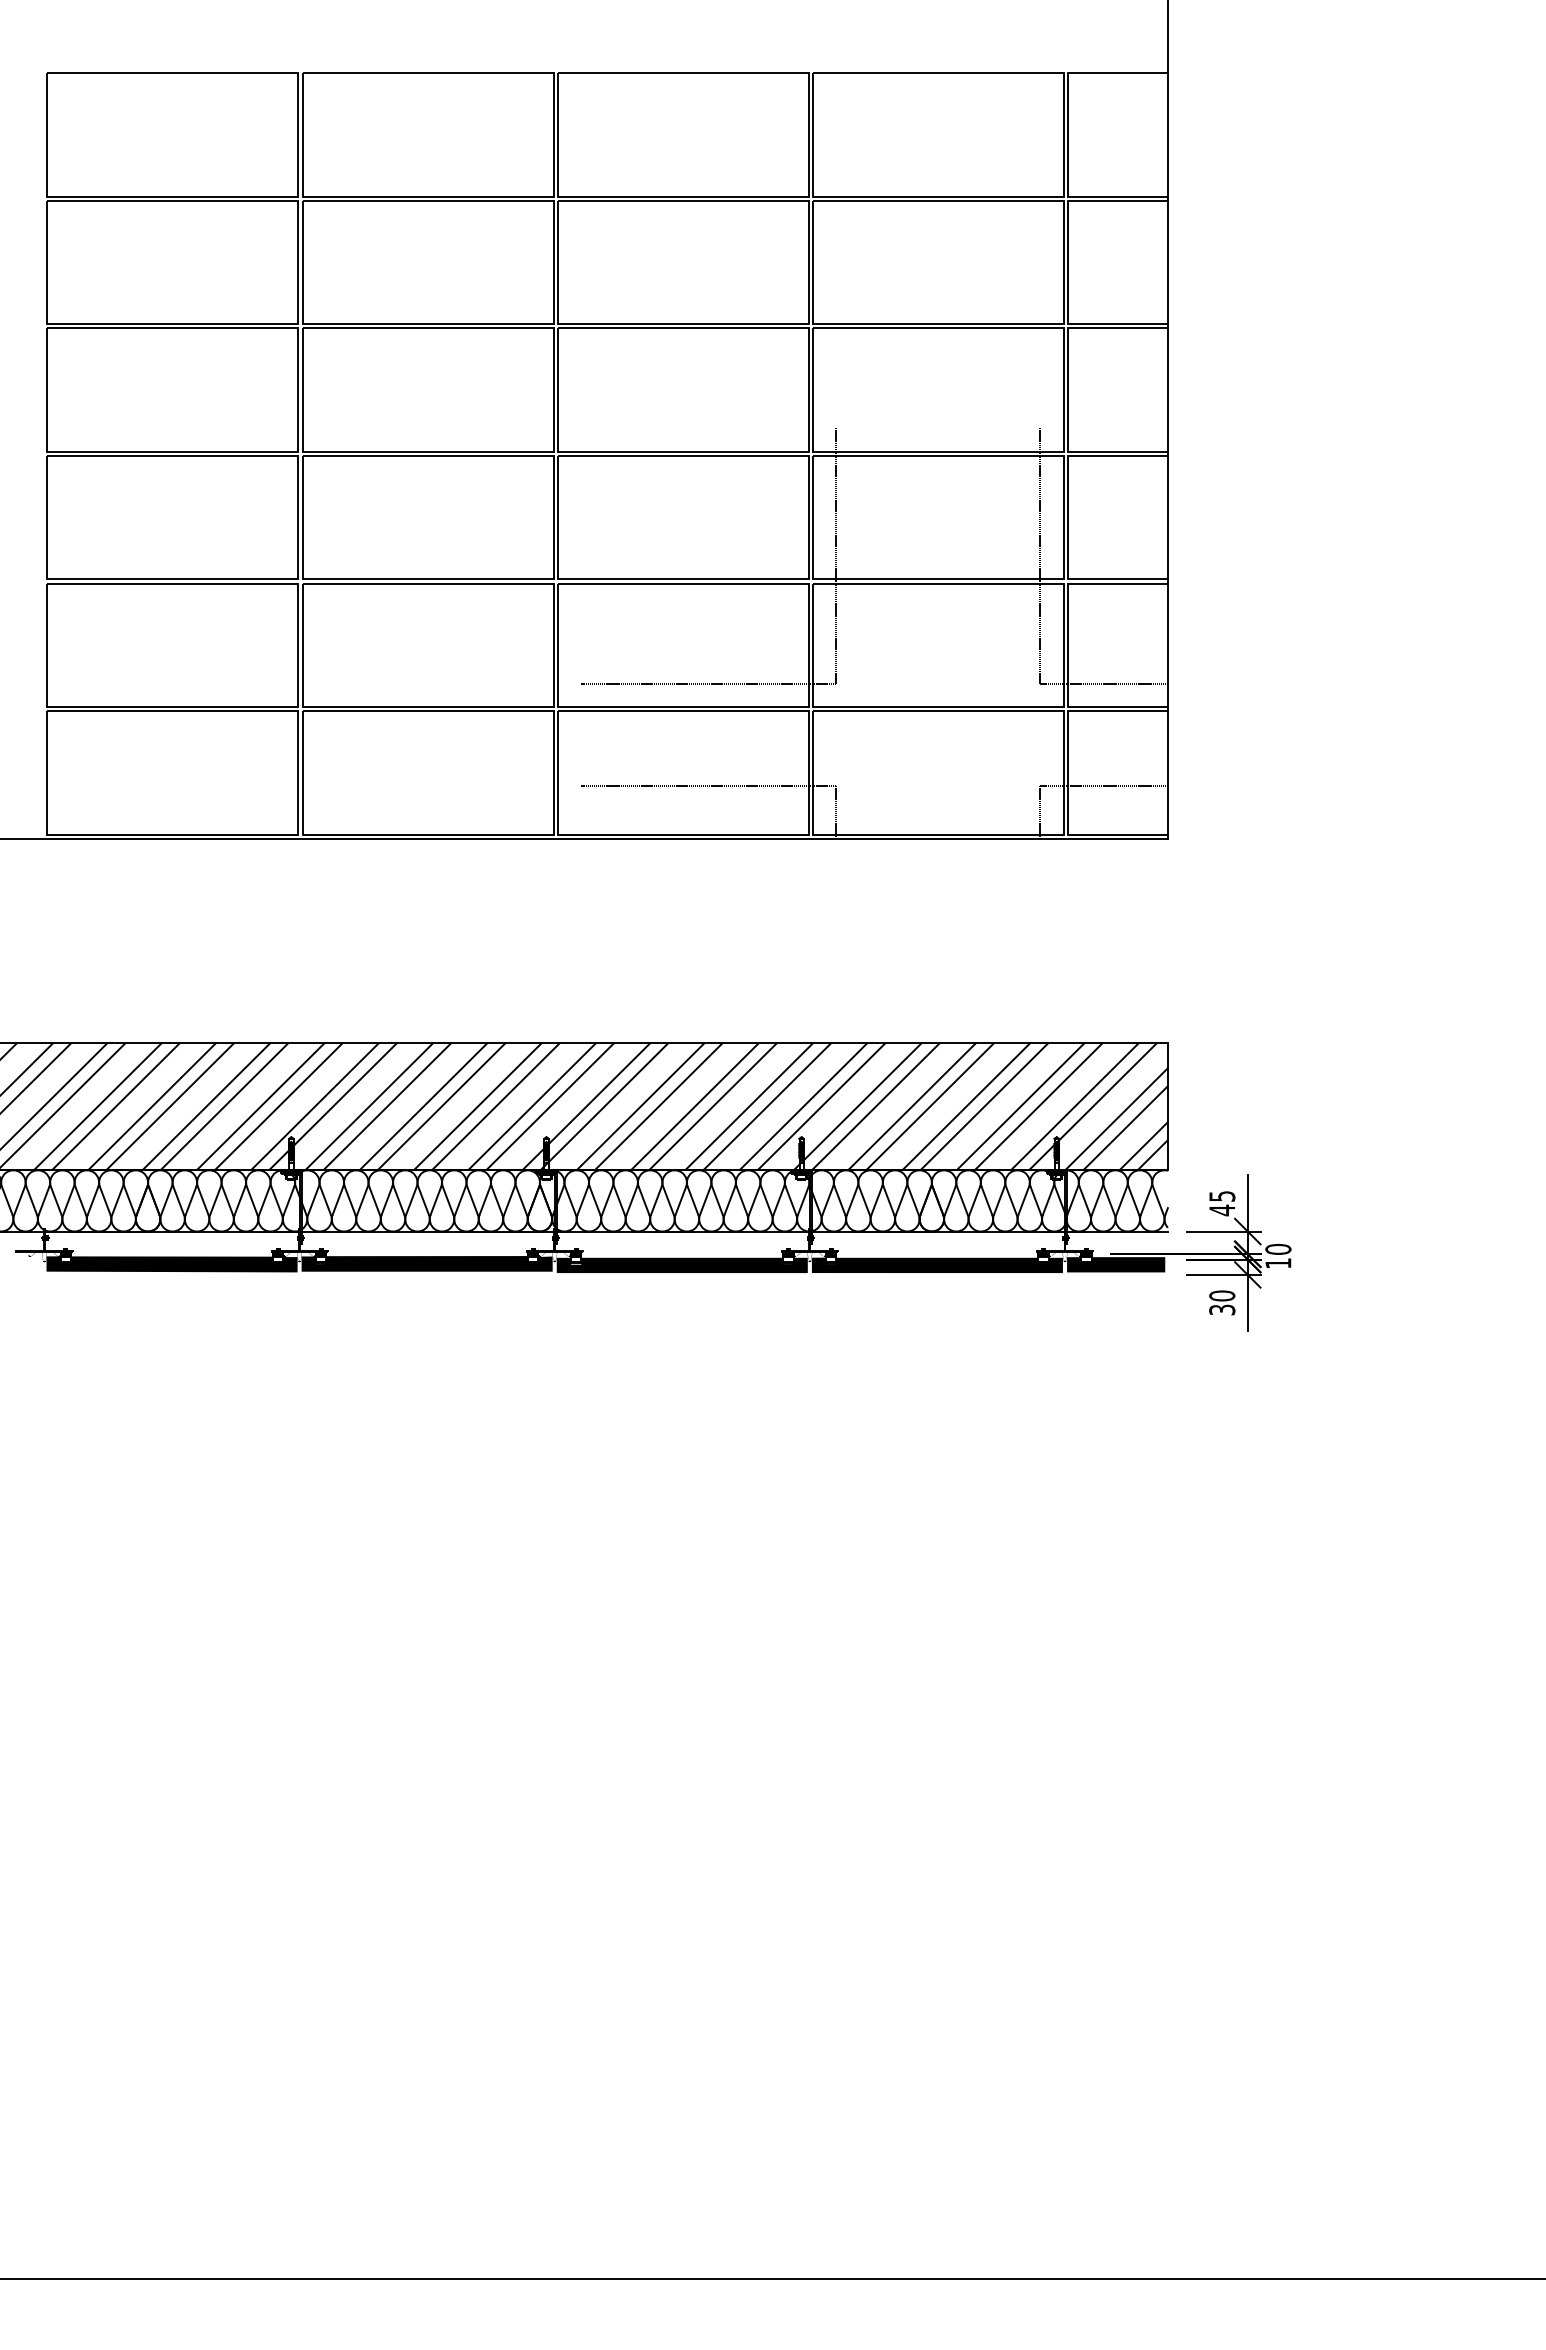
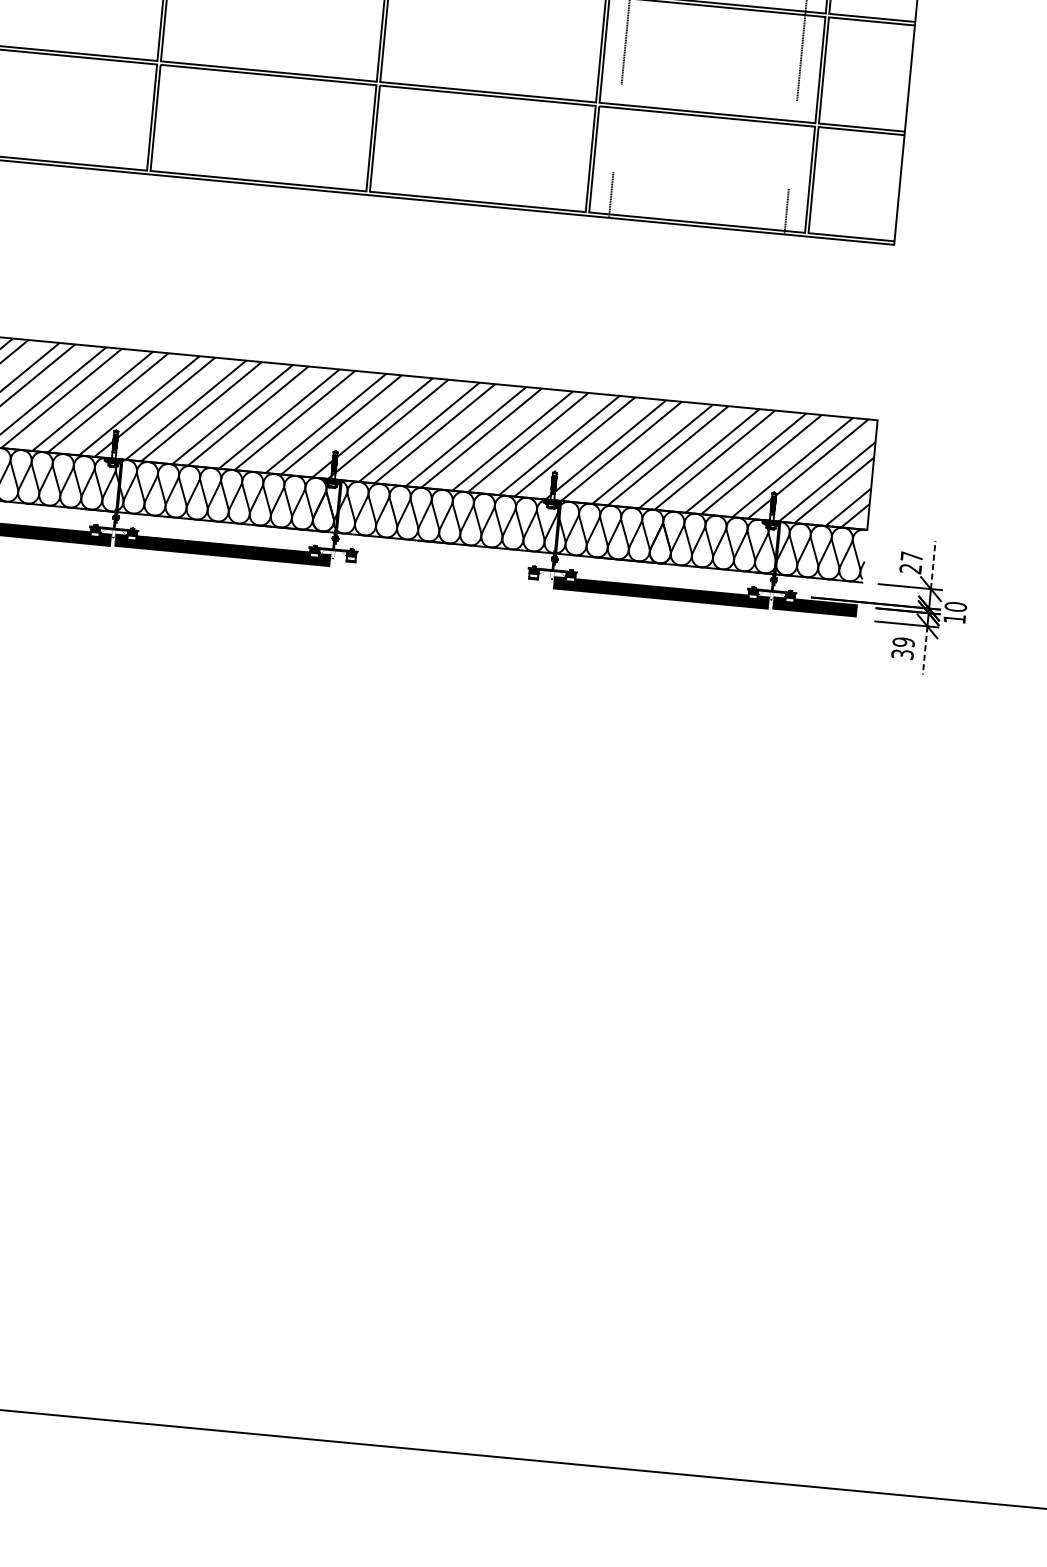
line: (708, 683) -> (511, 74), removed
line: (1103, 683) -> (851, 106), removed
line: (708, 785) -> (503, 161), removed
line: (1103, 785) -> (843, 193), removed
line: (1247, 1202) -> (933, 564), solid -> dashed
text: (1222, 1203) -> (911, 562), 45 -> 27
fill: (681, 1265) -> (441, 572), removed
text: (1222, 1295) -> (904, 642), 30 -> 39
line: (1247, 1303) -> (924, 650), solid -> dashed

